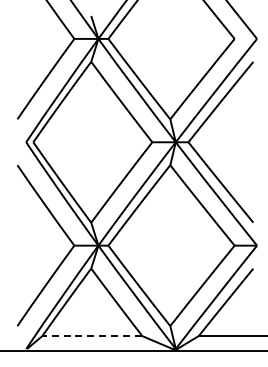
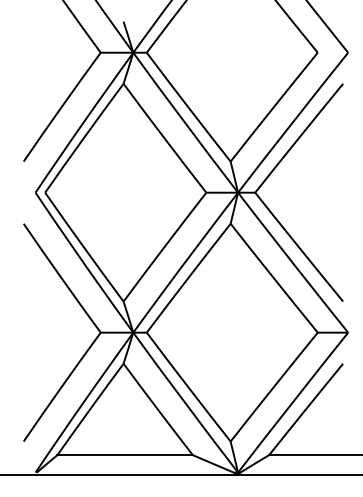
line: (92, 336) -> (125, 455), dashed -> solid

